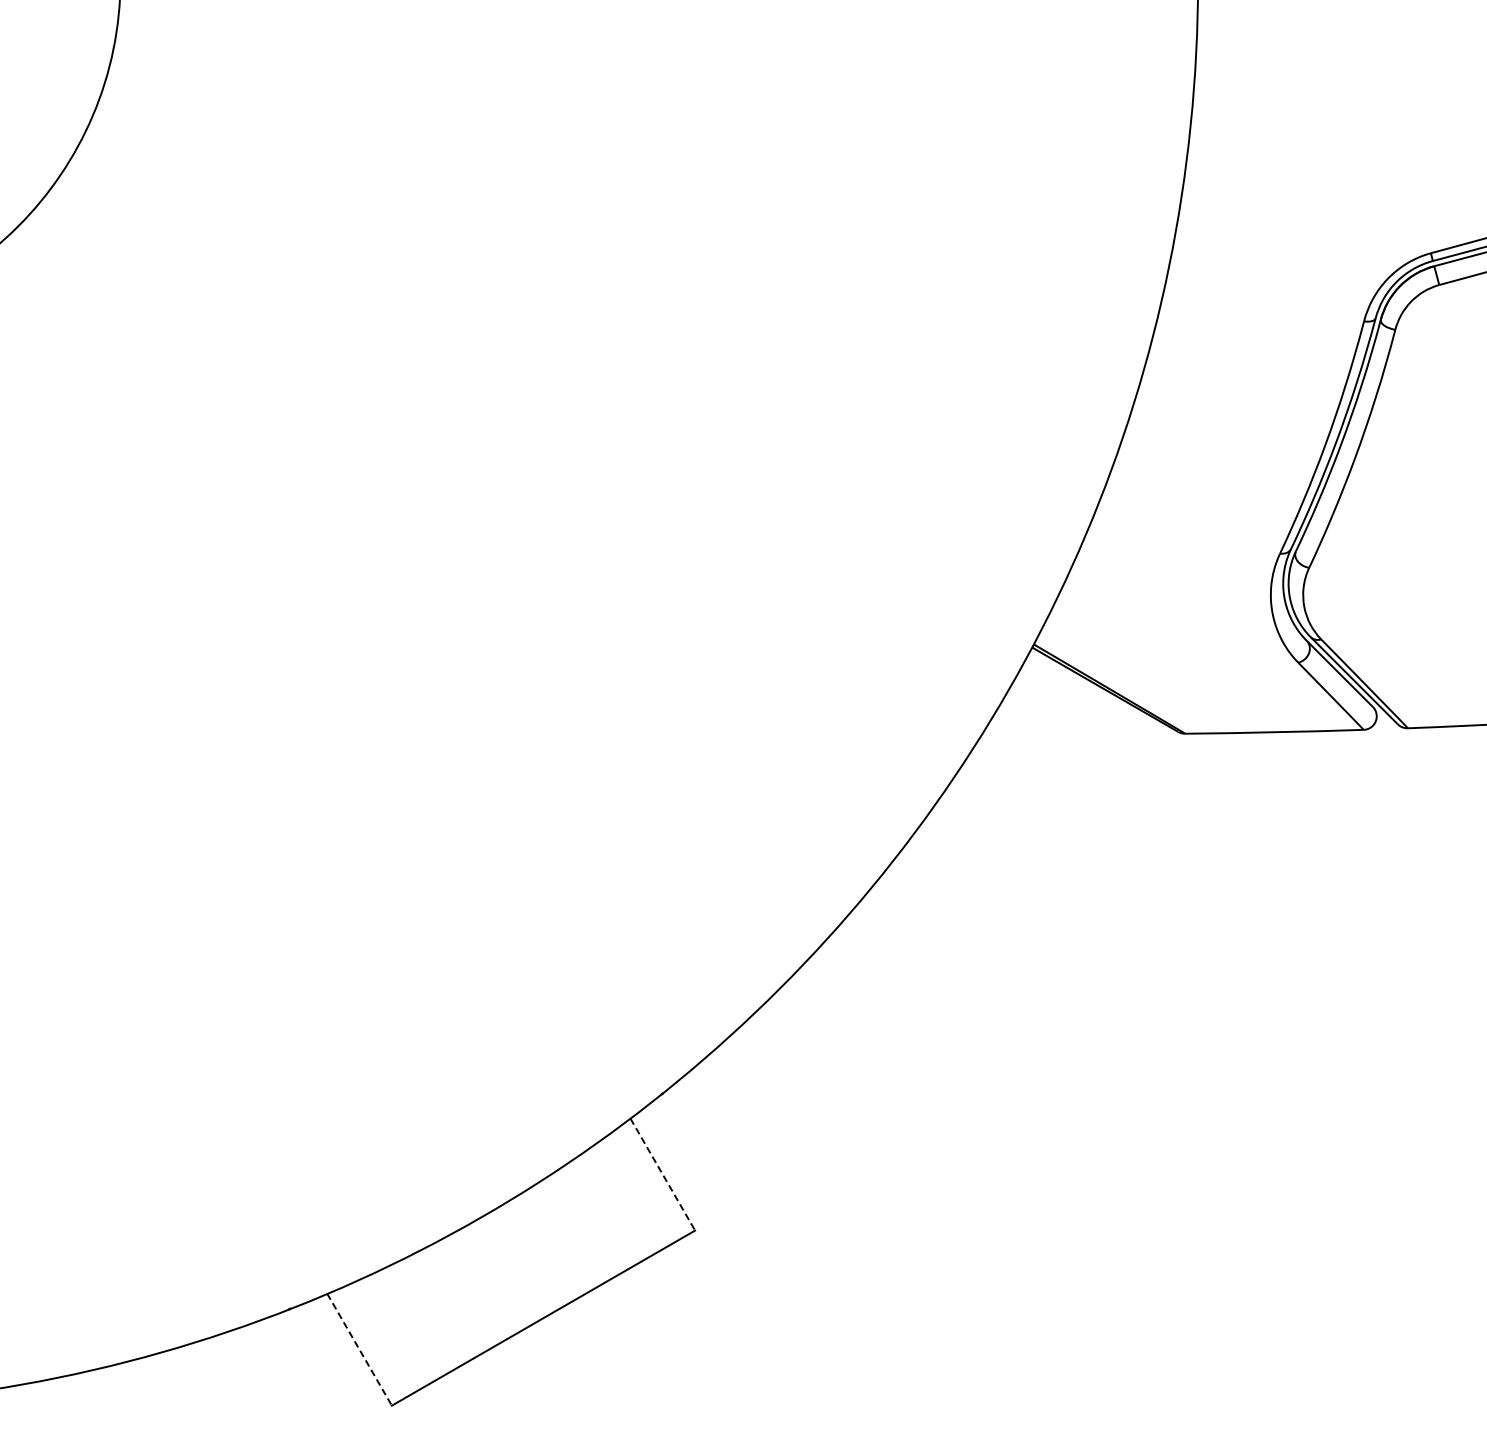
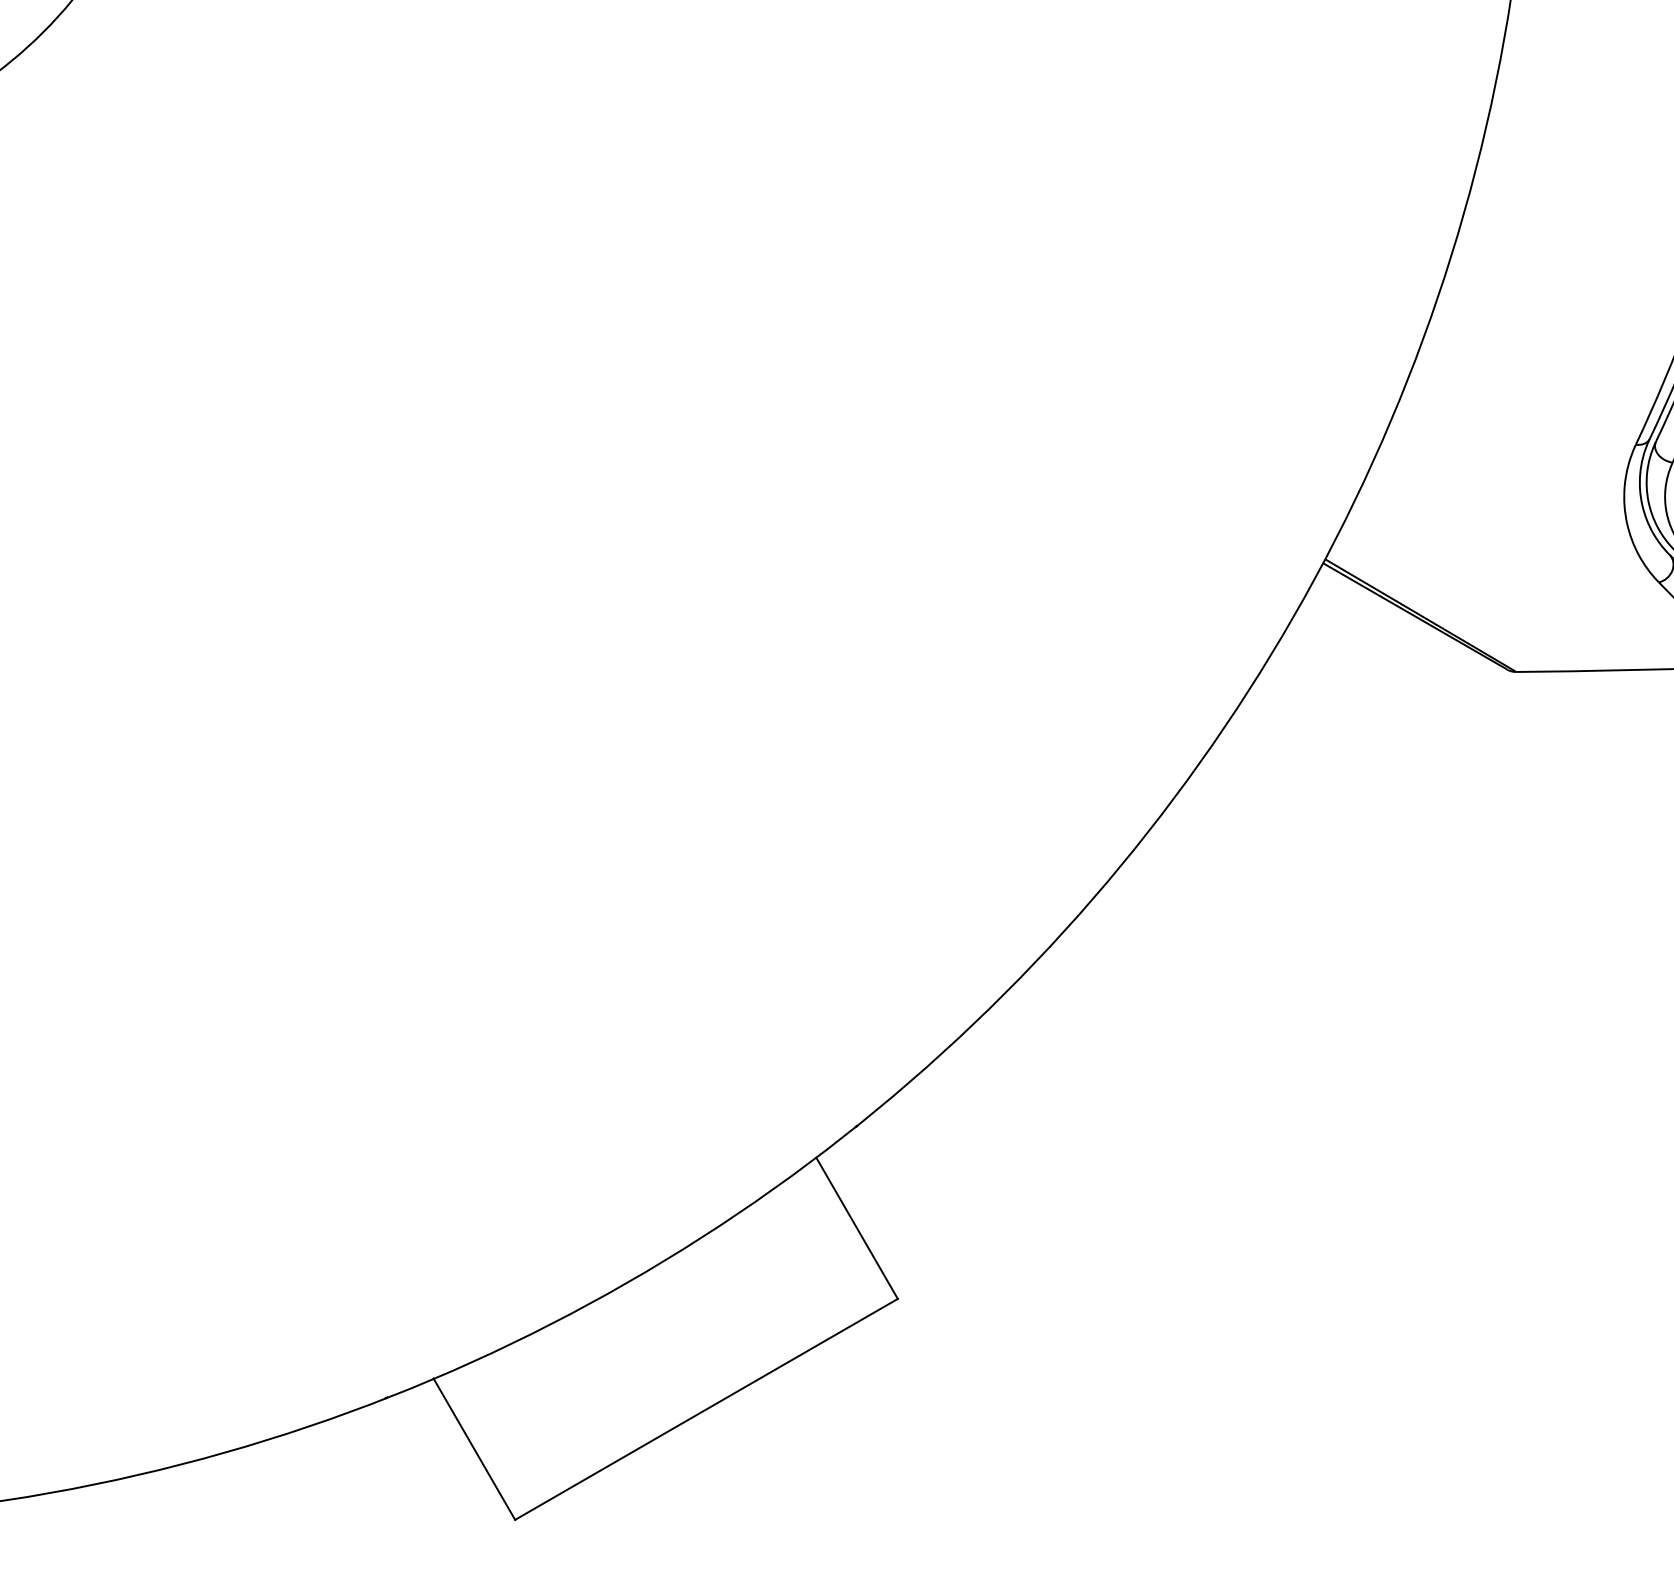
line: (662, 1174) -> (856, 1228), dashed -> solid
line: (359, 1349) -> (474, 1448), dashed -> solid

